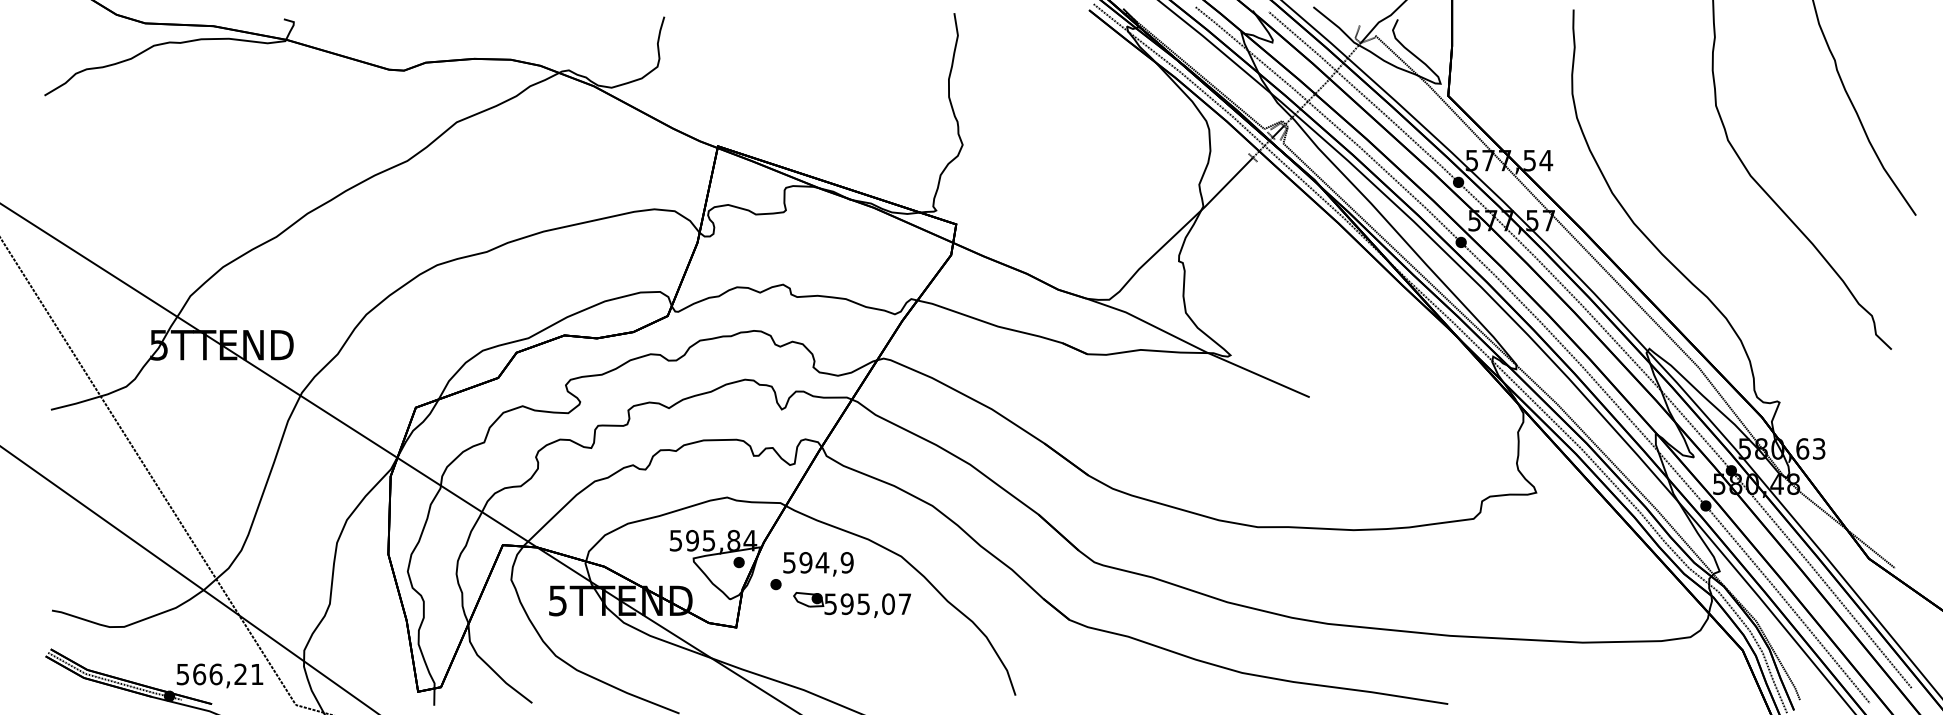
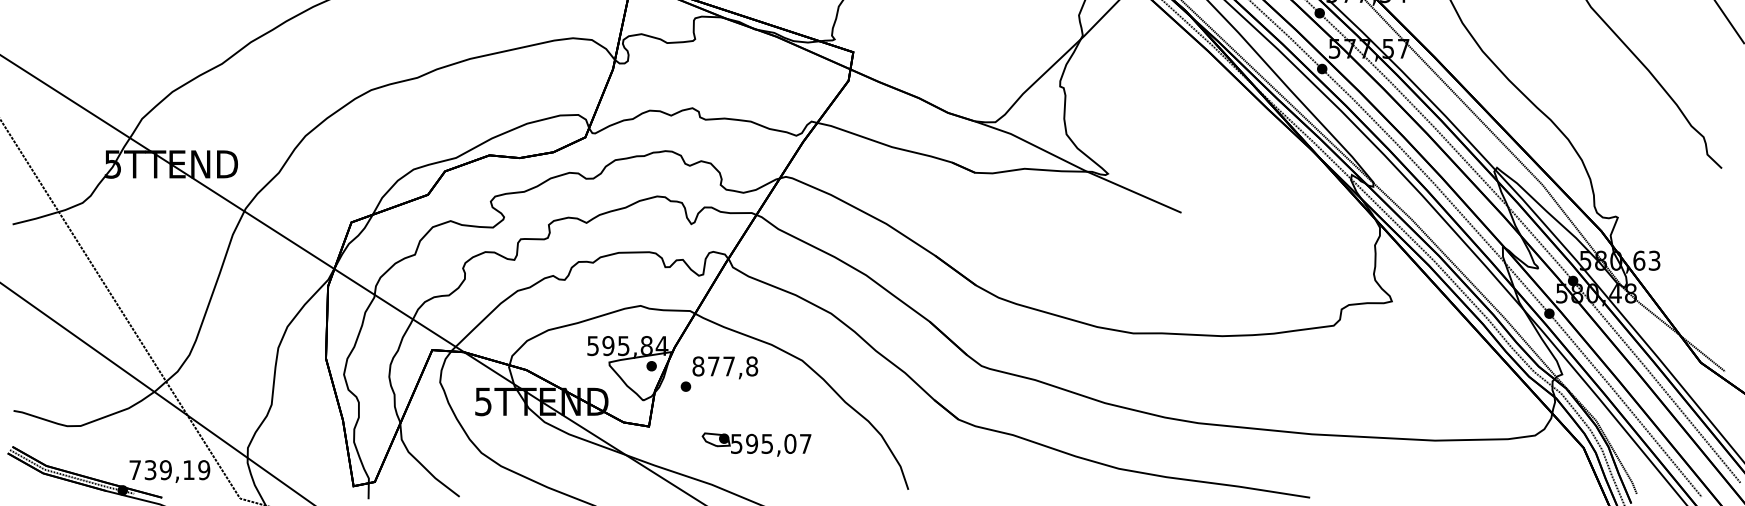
text: (818, 562) -> (725, 366), 594,9 -> 877,8
part: (851, 604) -> (756, 444), moved
text: (219, 674) -> (169, 470), 566,21 -> 739,19

